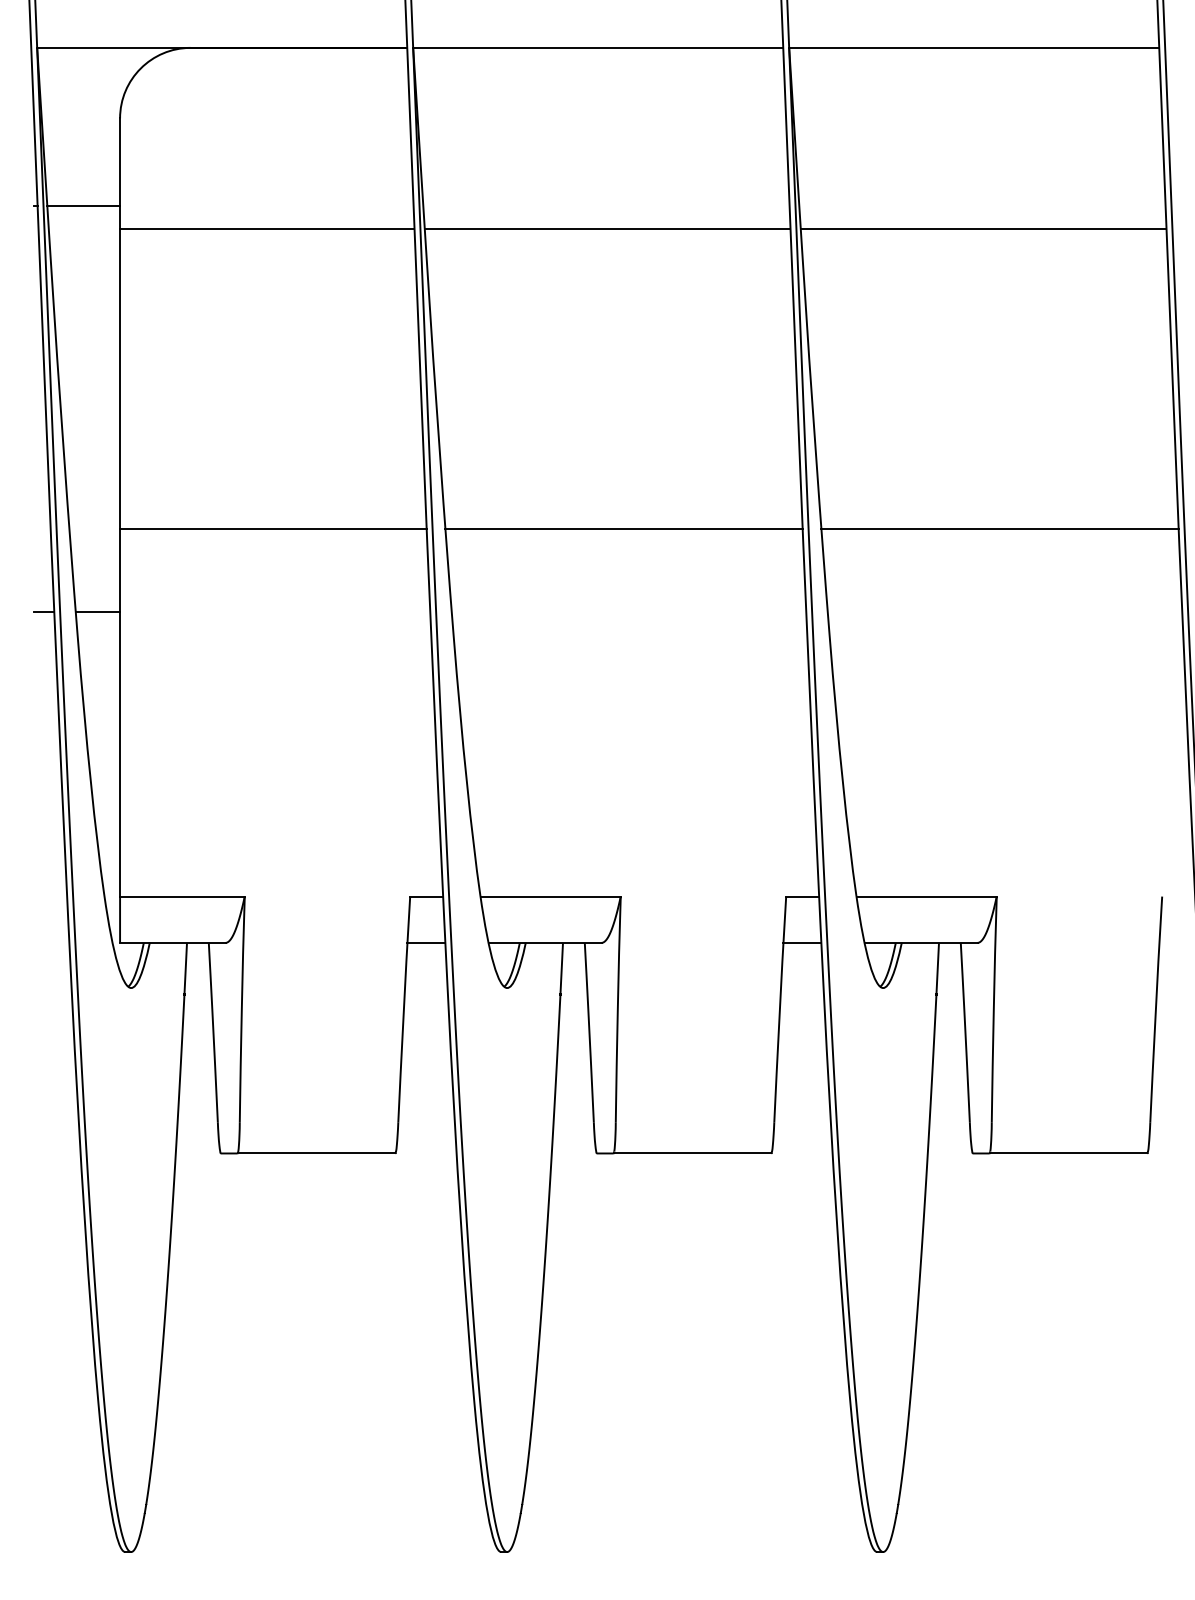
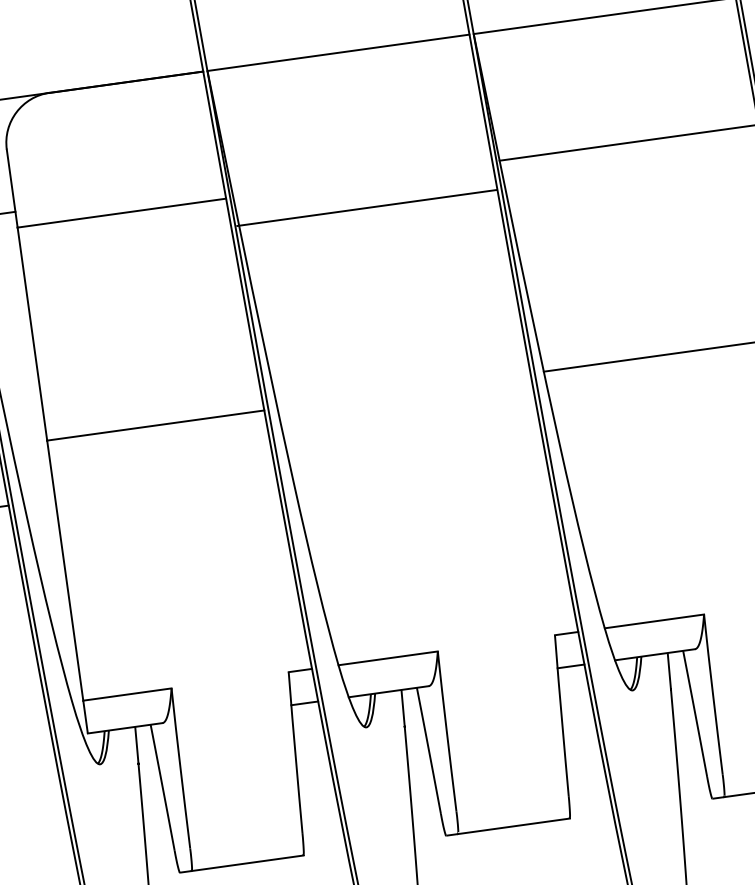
line: (607, 228) -> (366, 208), moved
line: (623, 529) -> (403, 391), removed
line: (97, 612) -> (39, 501), removed

